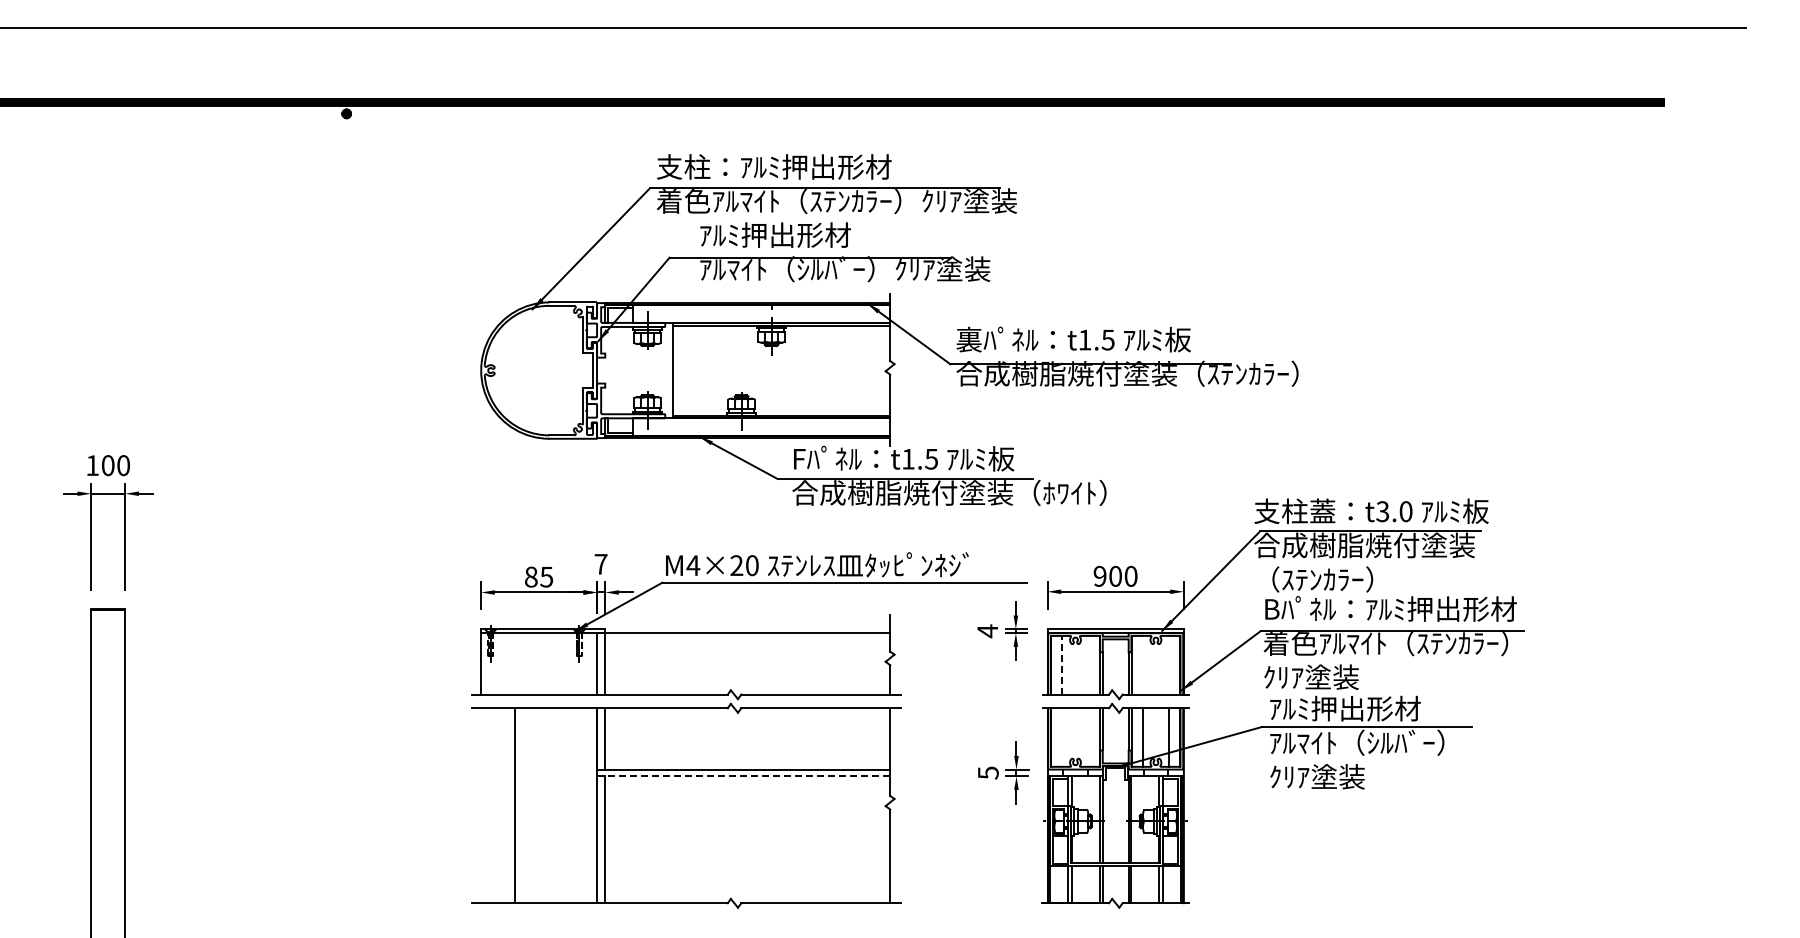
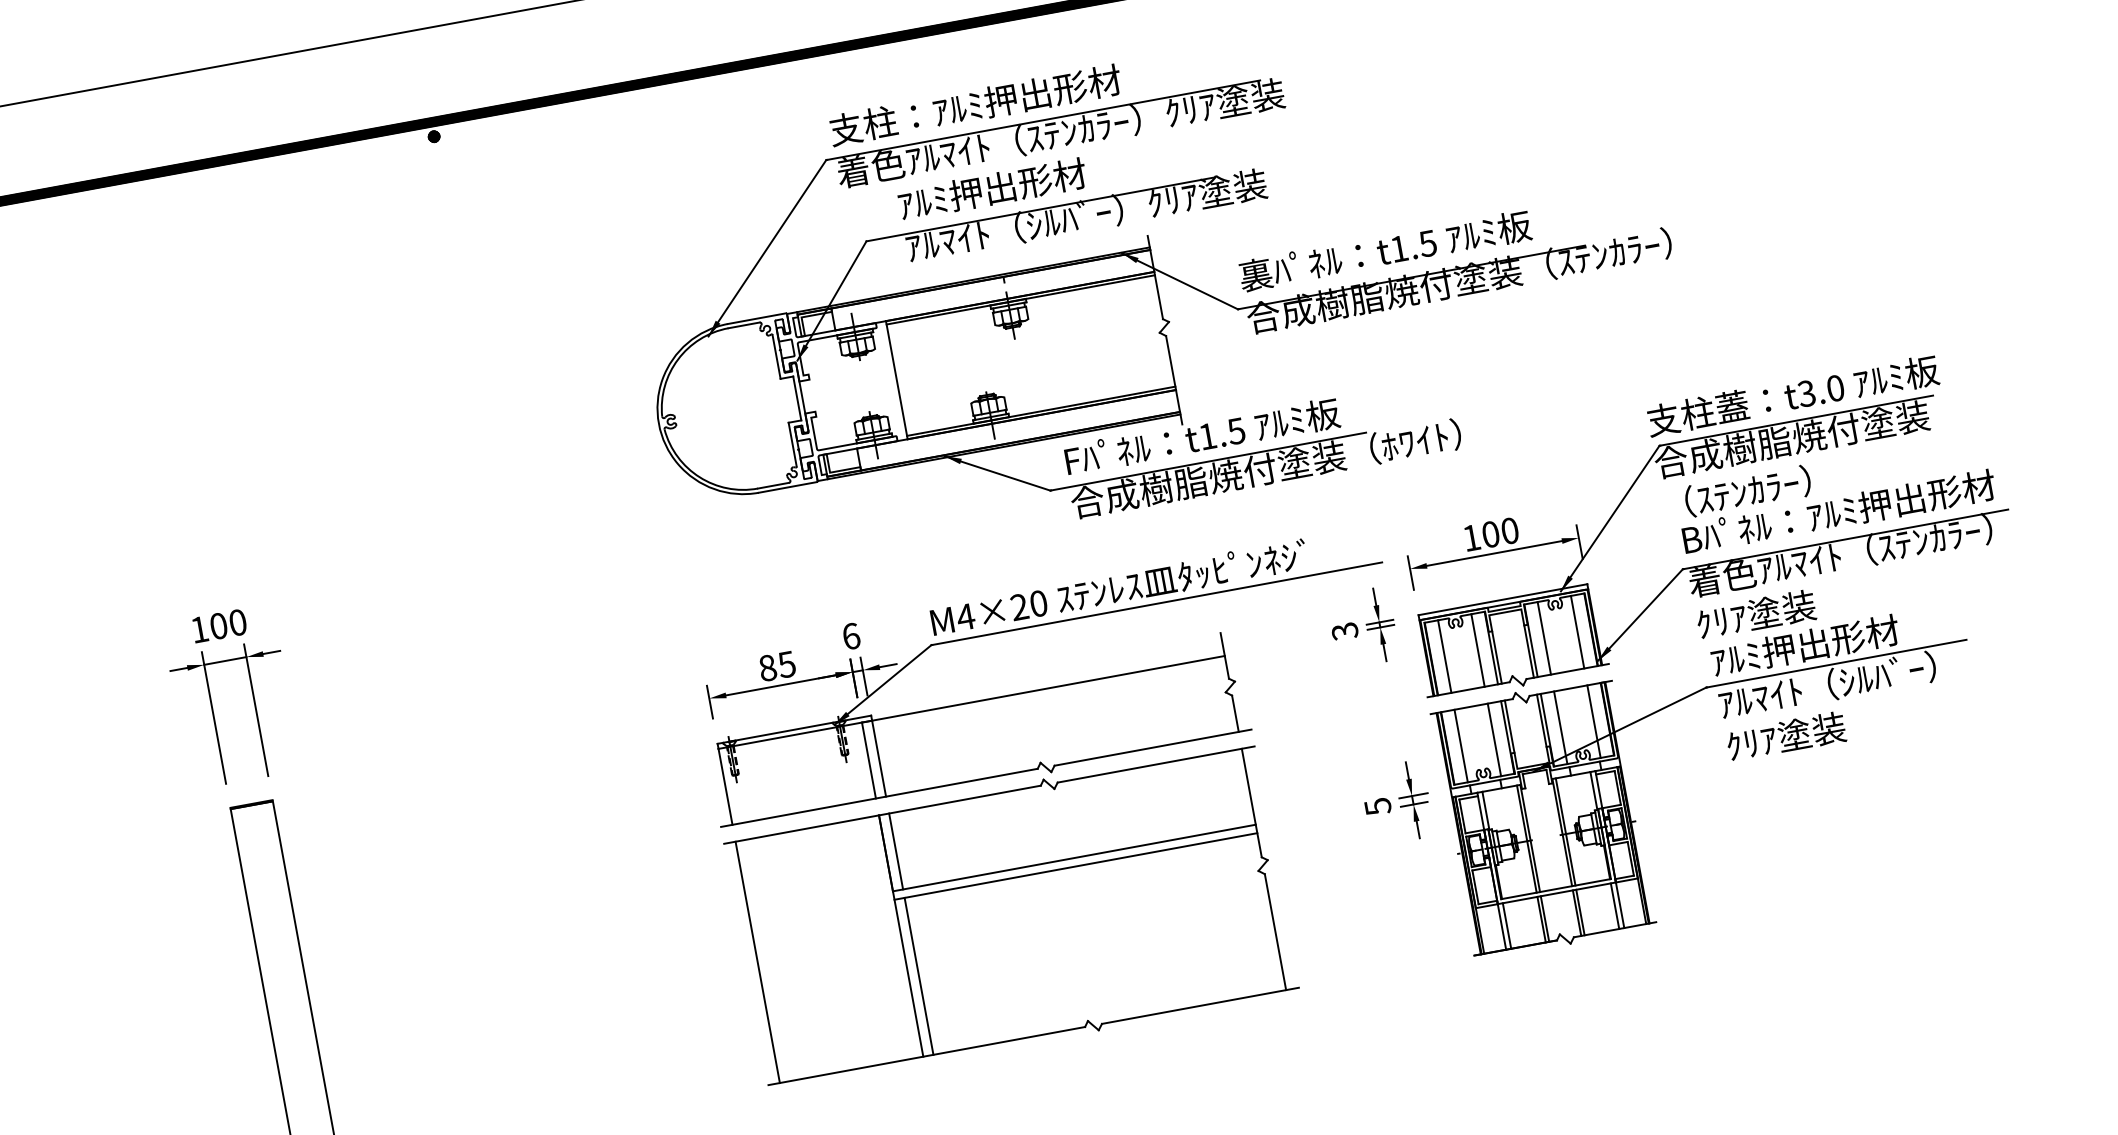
text: (600, 563) -> (850, 635), 7 -> 6
text: (1099, 575) -> (1470, 537), 900 -> 100
text: (987, 631) -> (1344, 631), 4 -> 3
line: (1062, 664) -> (1445, 655), dashed -> solid
line: (1088, 664) -> (1477, 649), added
line: (1142, 664) -> (1544, 637), added
line: (1169, 664) -> (1577, 631), added
line: (1062, 737) -> (1461, 745), added
line: (1088, 737) -> (1493, 740), added
line: (743, 776) -> (1075, 866), dashed -> solid
line: (515, 805) -> (758, 962), moved

